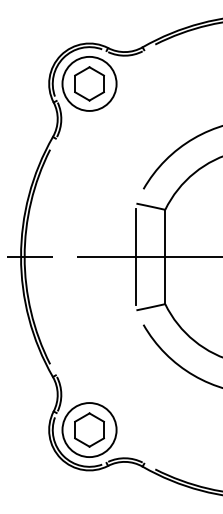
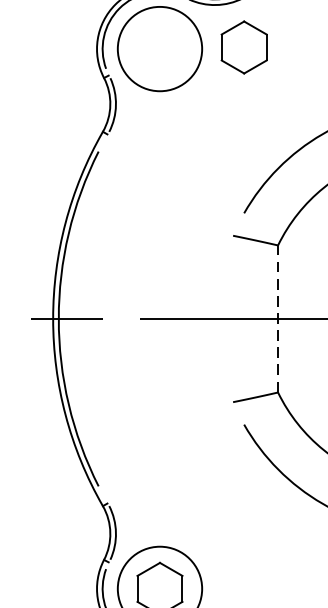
part: (89, 83) -> (244, 46), moved
line: (136, 256) -> (233, 318), removed
line: (165, 256) -> (278, 318), solid -> dashed

